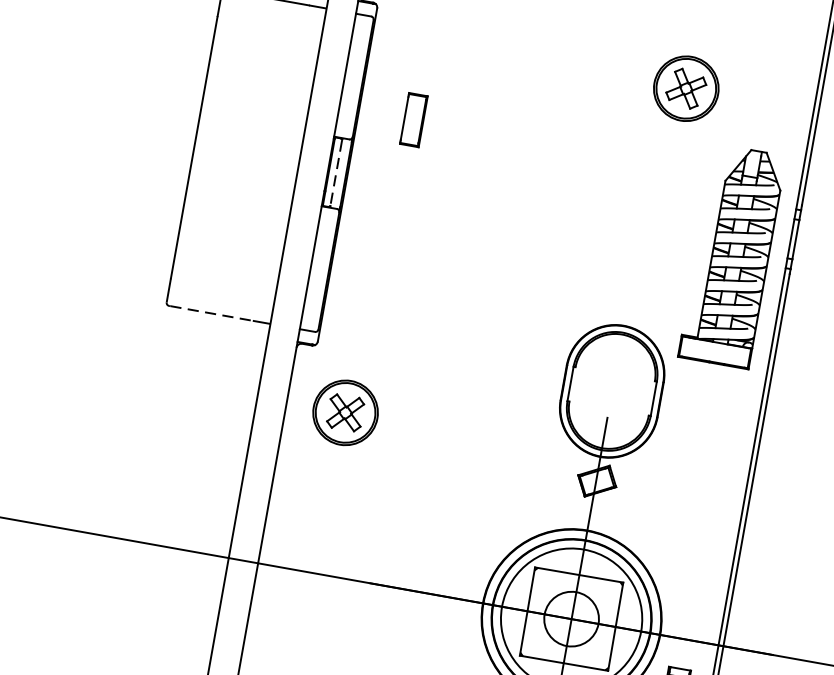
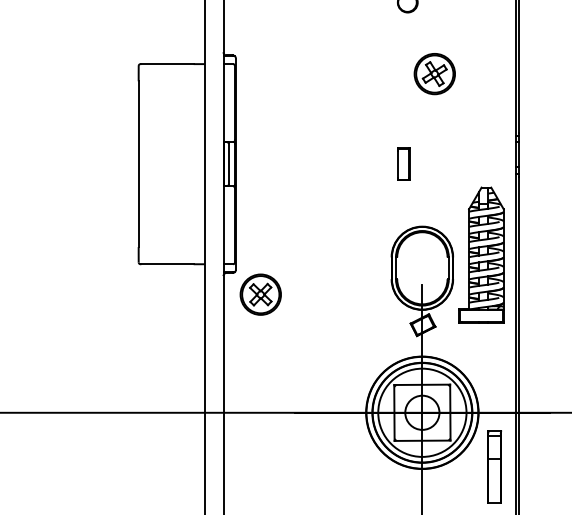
part: (413, 118) -> (403, 163), moved
line: (335, 173) -> (228, 164), dashed -> solid
part: (732, 255) -> (481, 254), moved
line: (213, 314) -> (168, 264), dashed -> solid
part: (345, 412) -> (260, 294), moved

